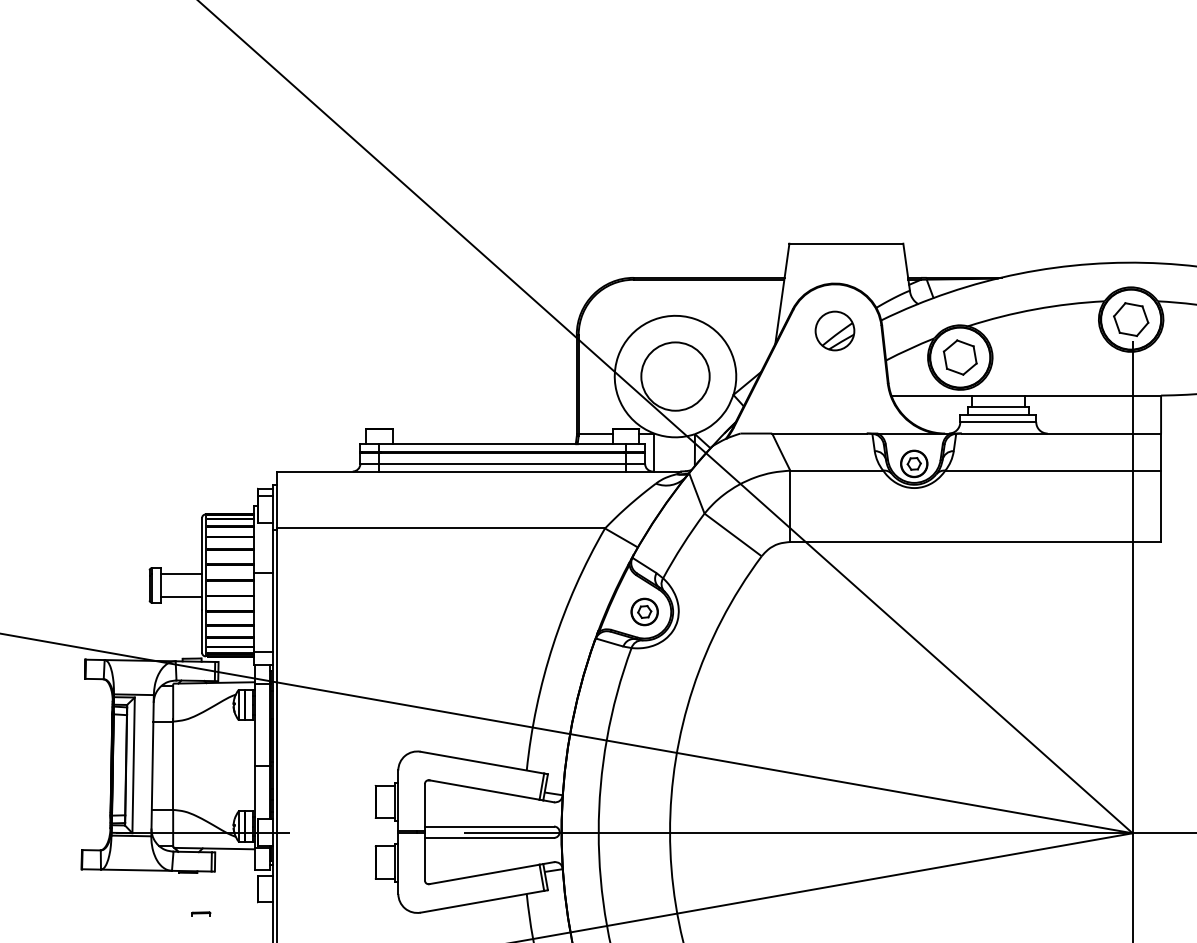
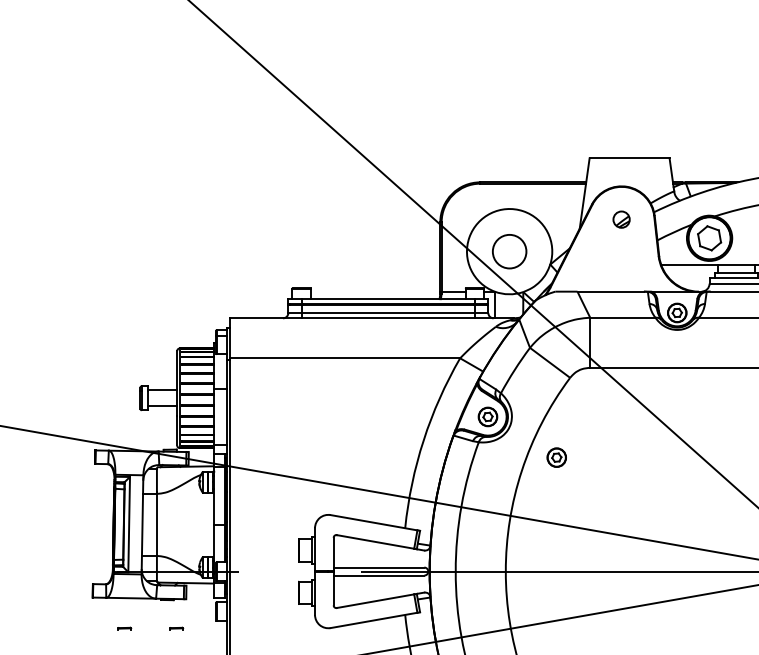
part: (834, 330) -> (621, 219), size x0.6
circle: (675, 376) -> (509, 251), size x0.7
part: (742, 669) -> (556, 457), added
part: (127, 913) -> (124, 628), added

